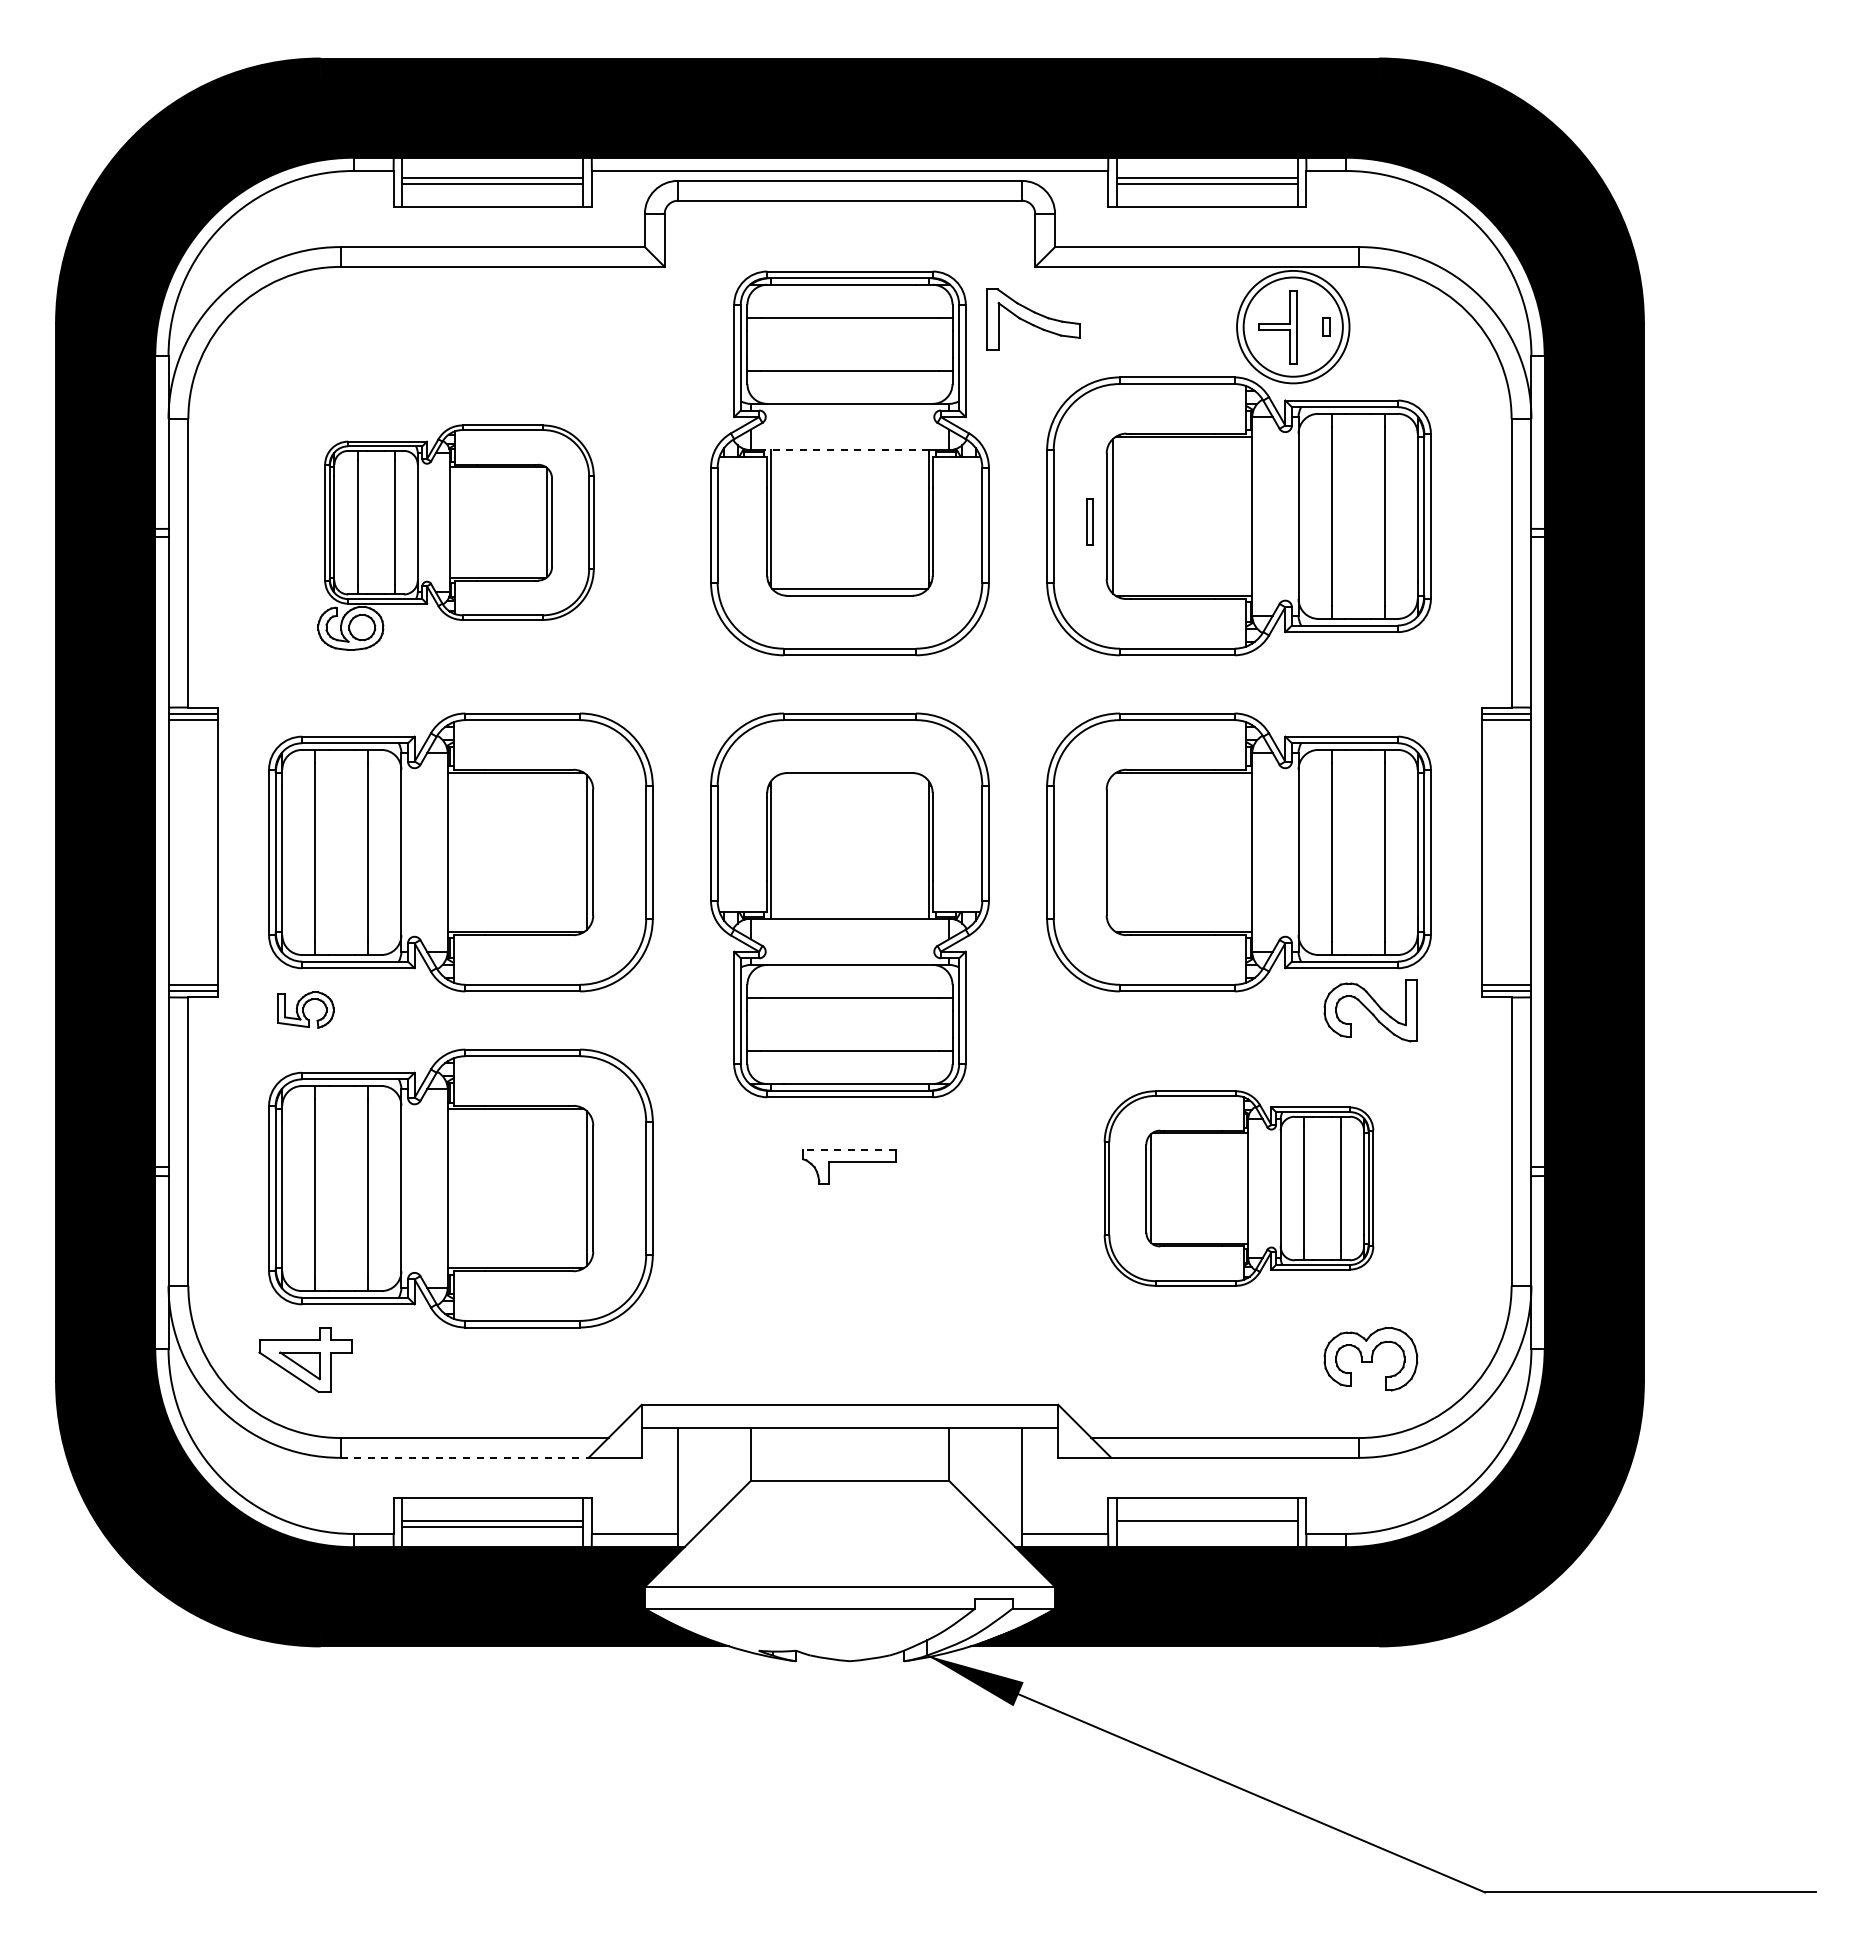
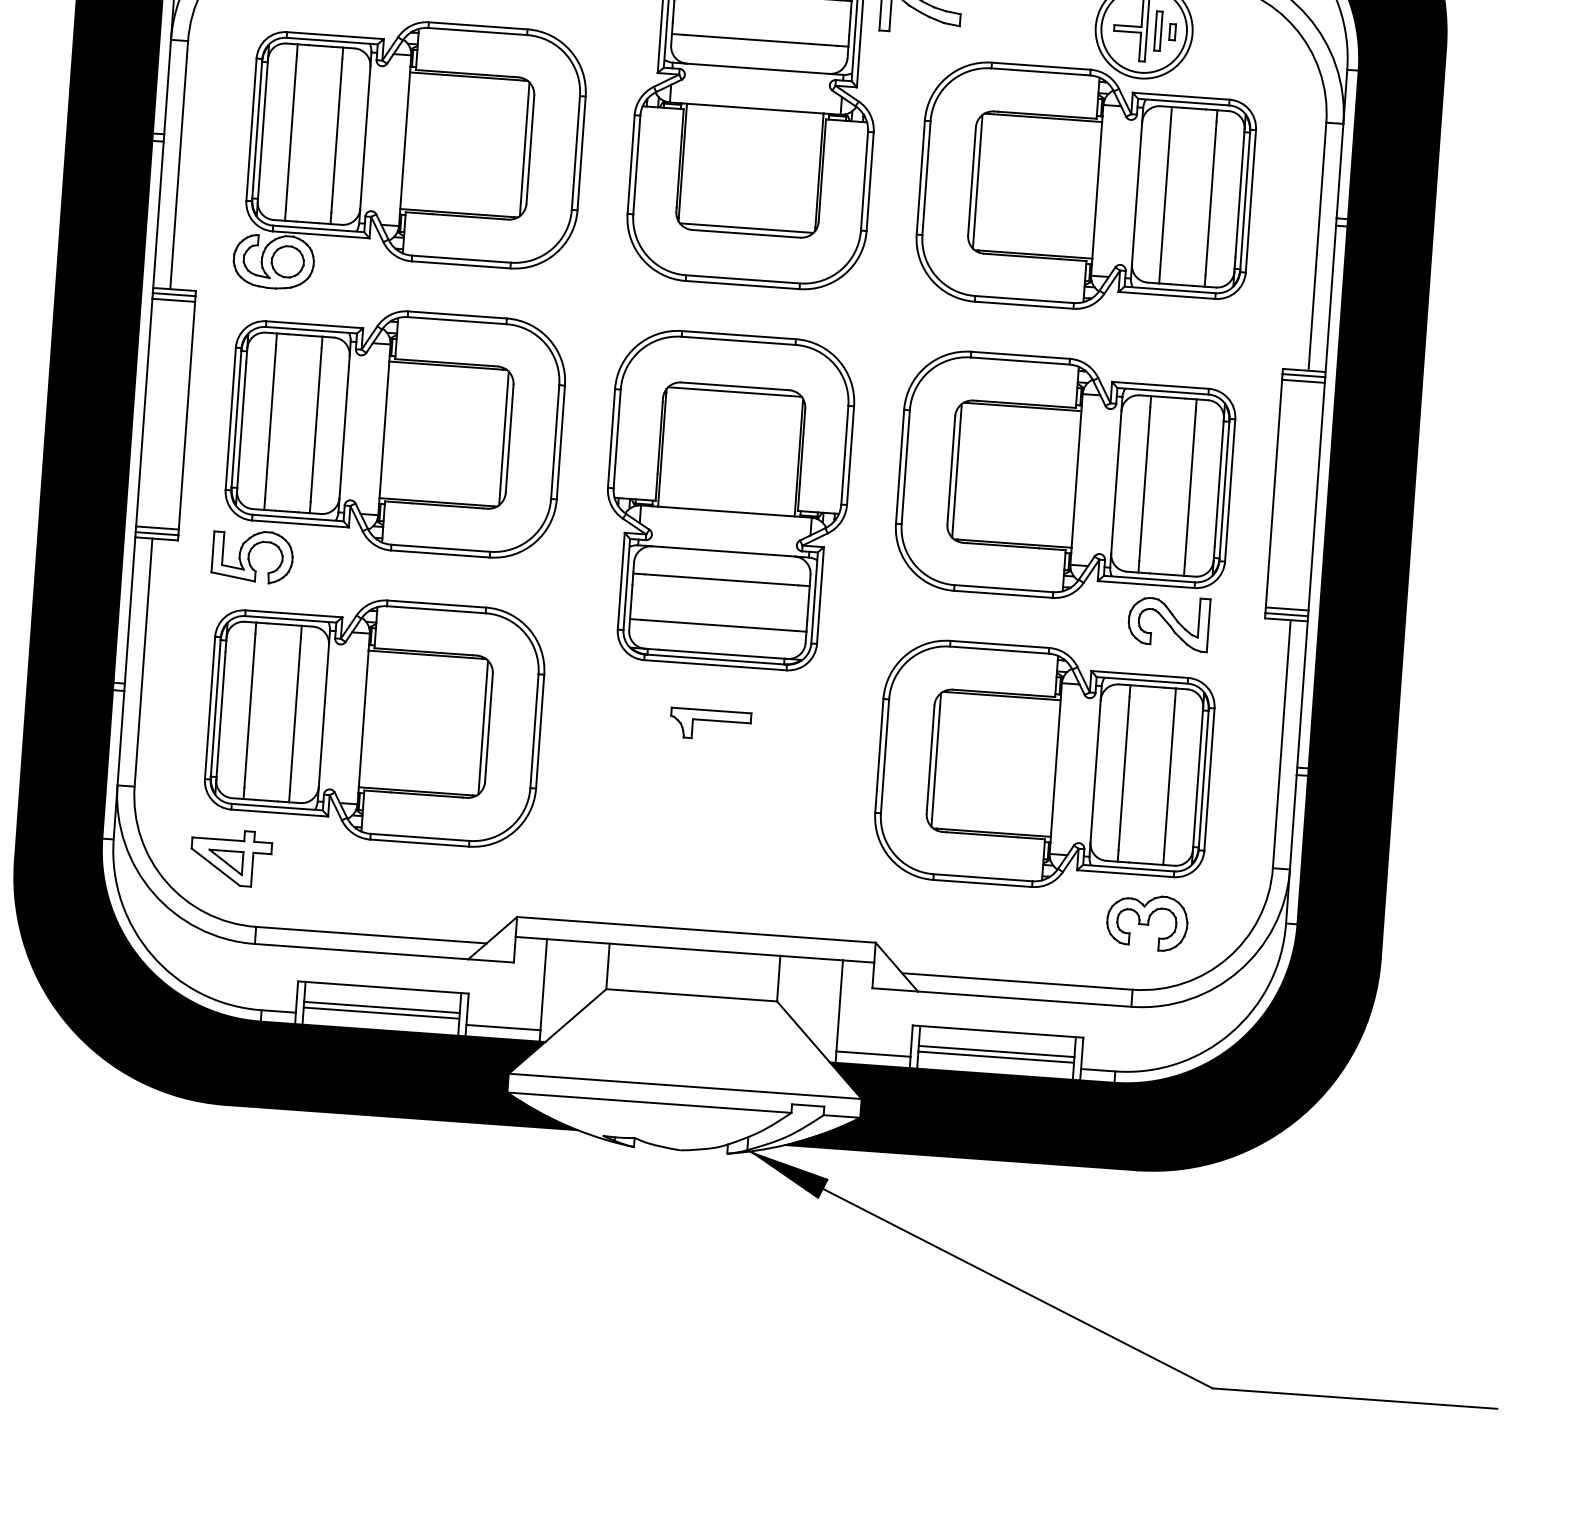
line: (846, 450) -> (752, 108), dashed -> solid
part: (1089, 521) -> (1158, 30), moved
part: (455, 537) -> (410, 159), size x1.43
line: (849, 779) -> (734, 391), added
line: (1113, 852) -> (957, 470), added
part: (305, 1009) -> (252, 556), size x1.67
line: (848, 1150) -> (710, 710), dashed -> solid
part: (1238, 1188) -> (1043, 767), size x1.43
line: (465, 1457) -> (362, 951), dashed -> solid
line: (1206, 1527) -> (995, 1057), added

